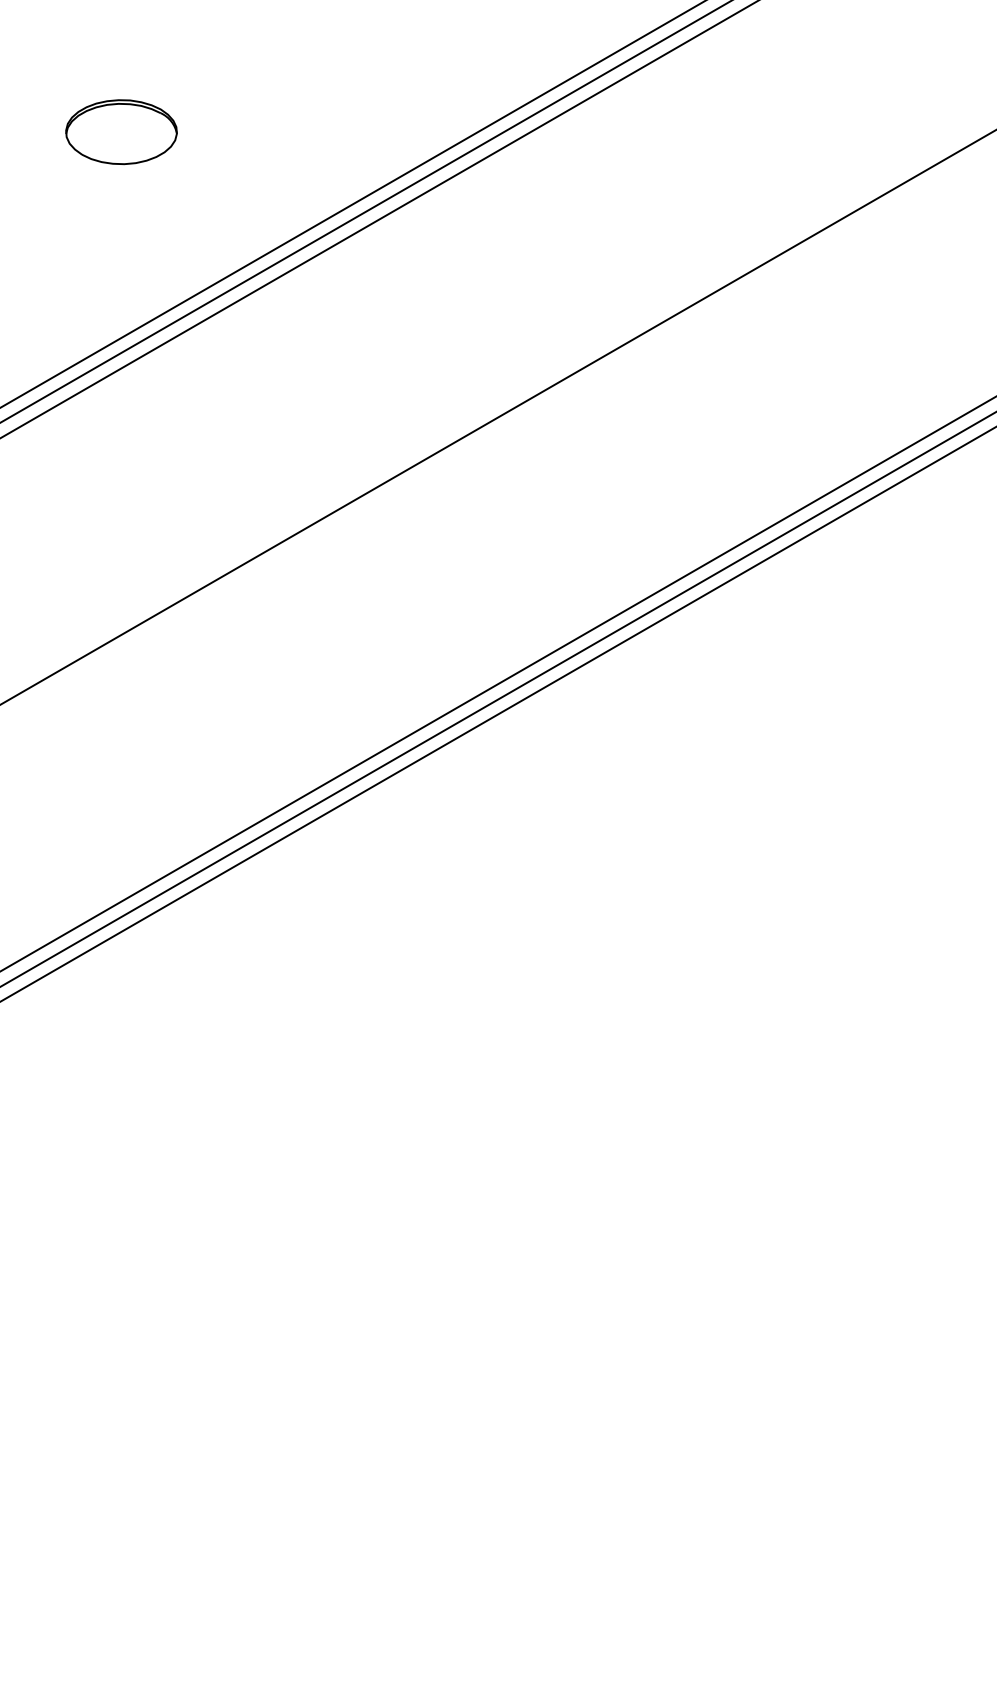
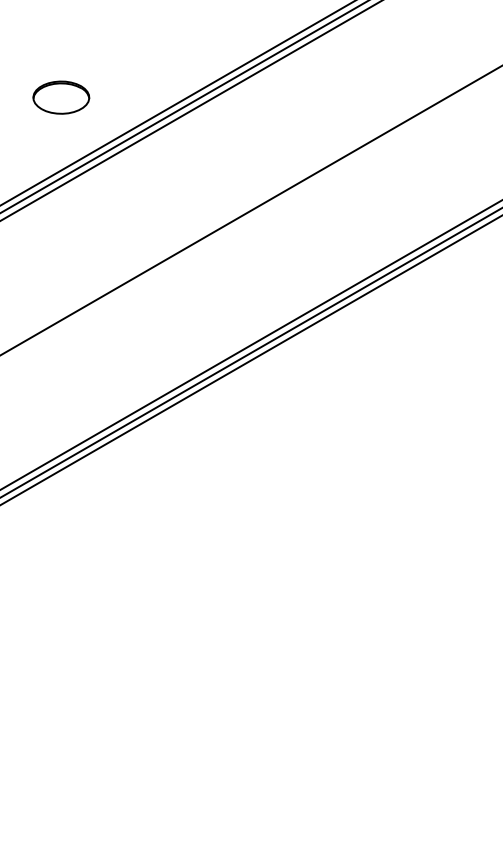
part: (121, 131) -> (61, 97), moved

